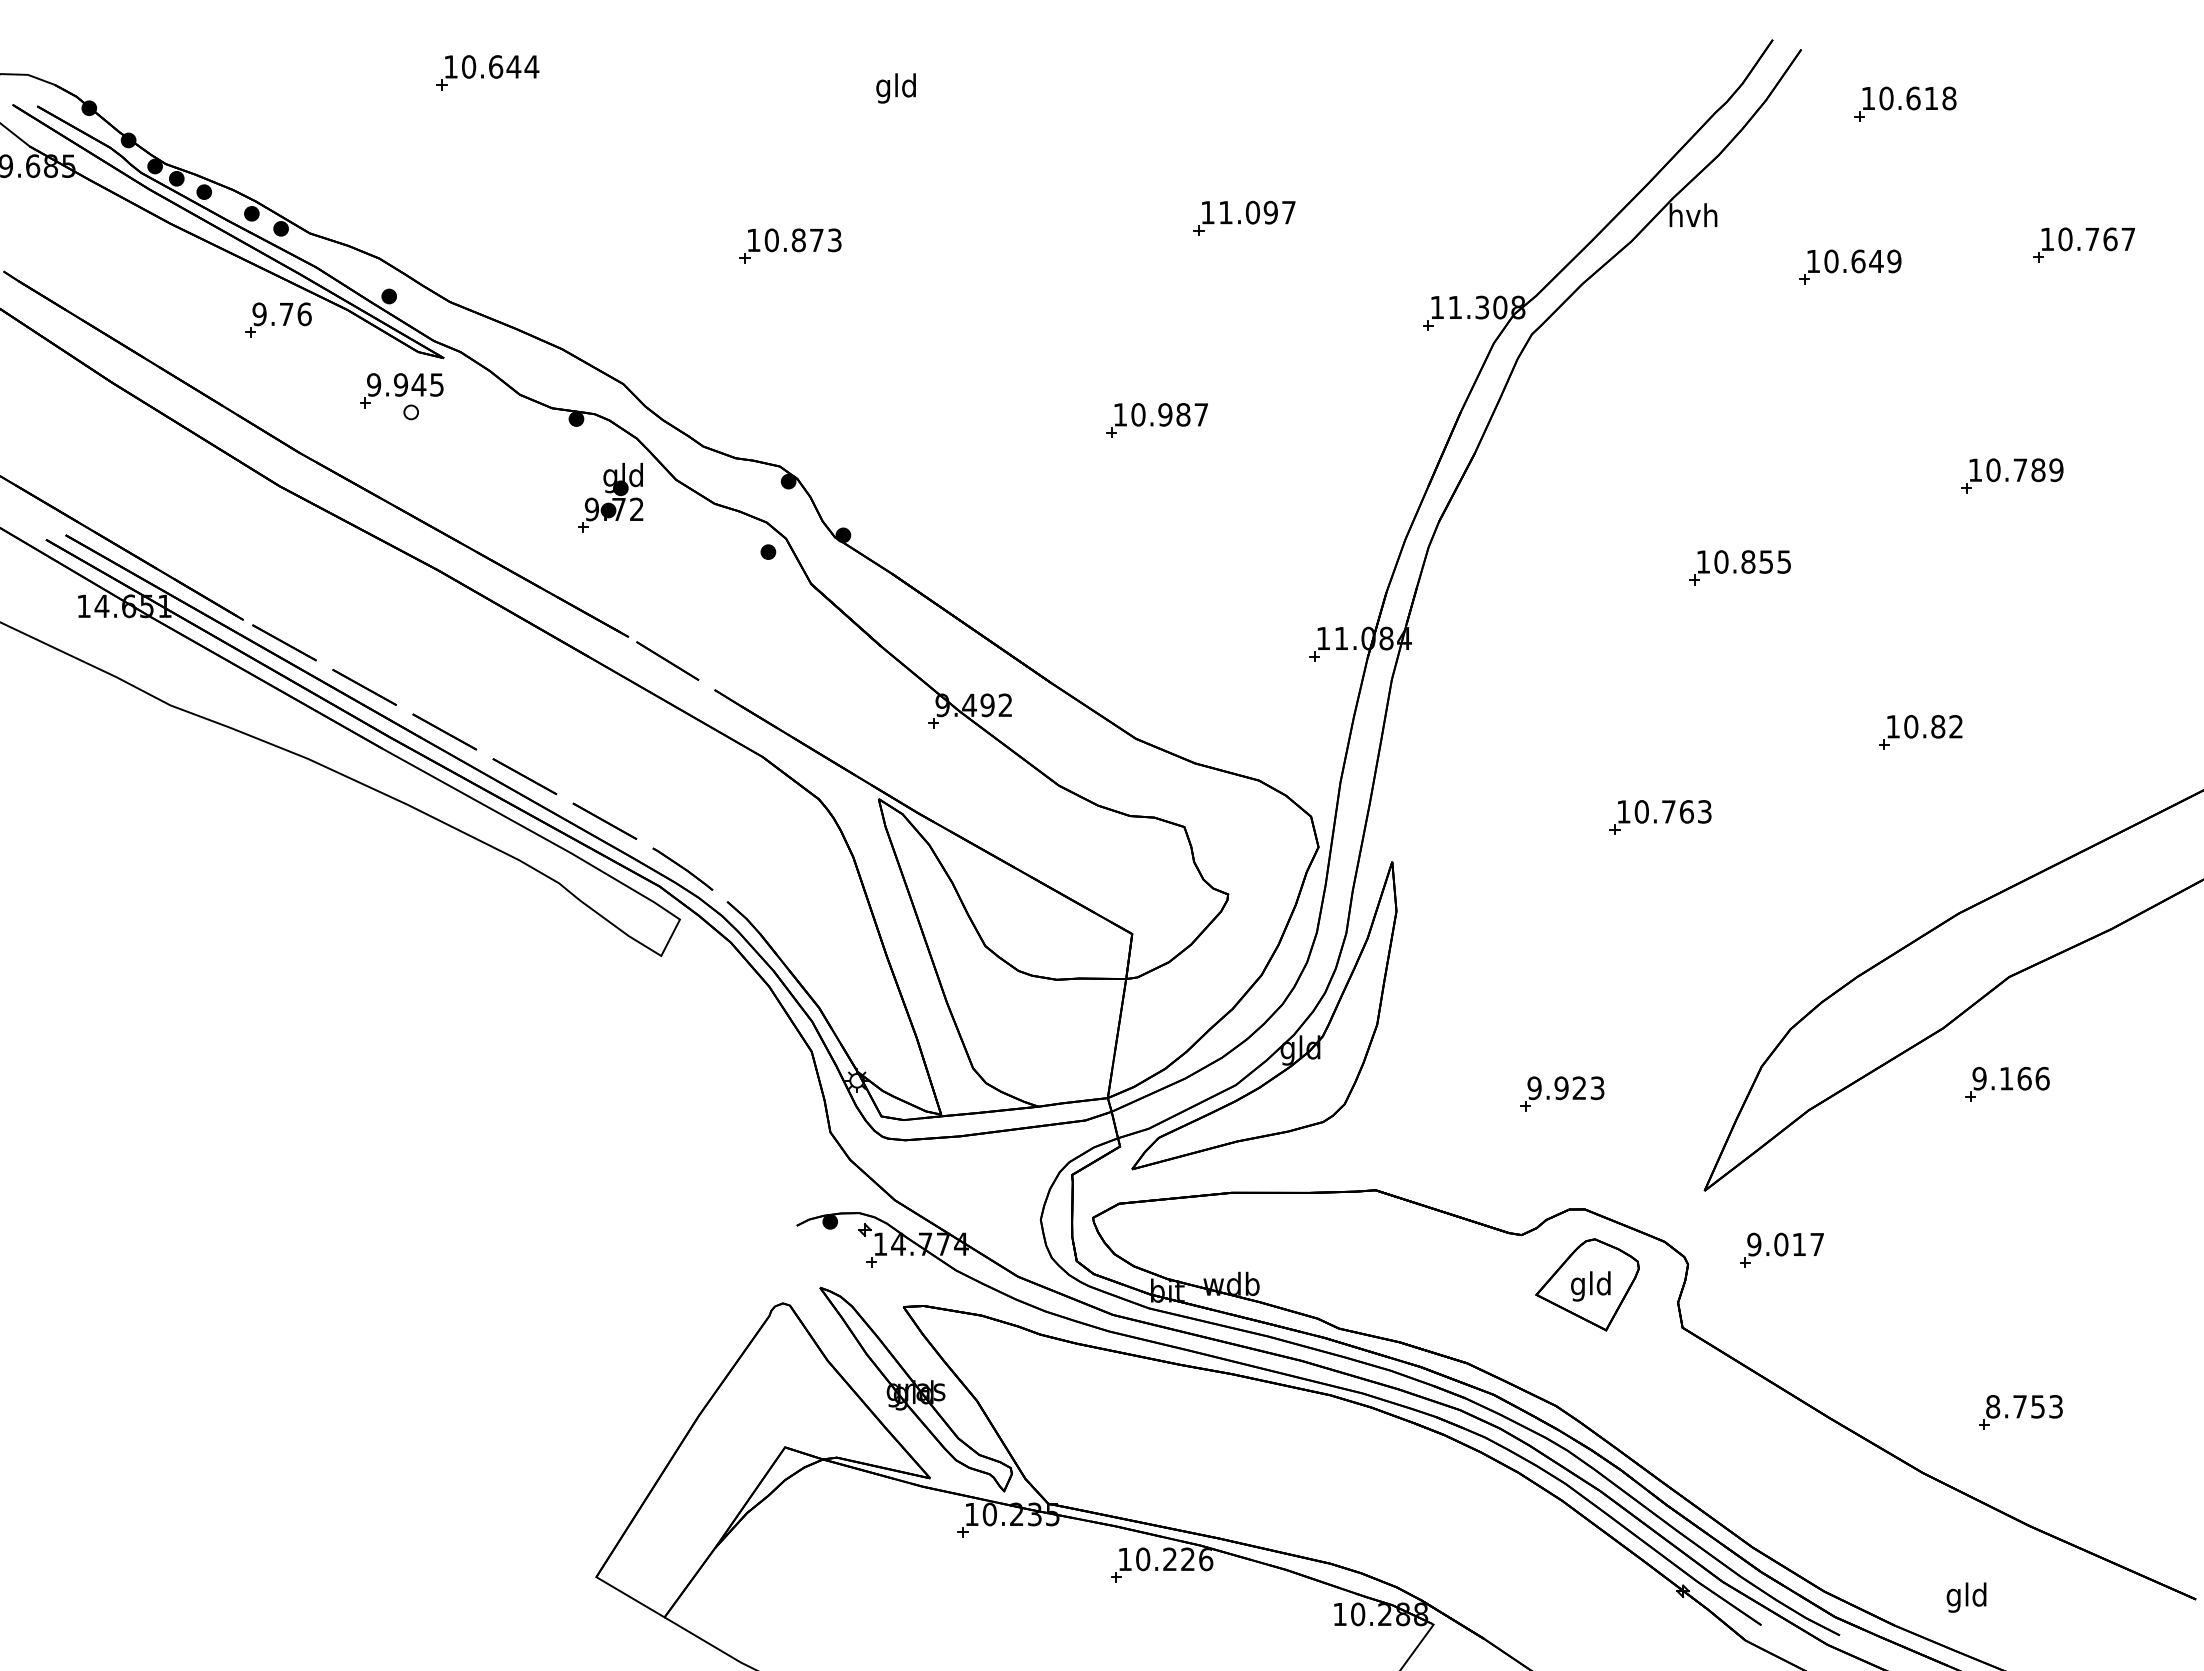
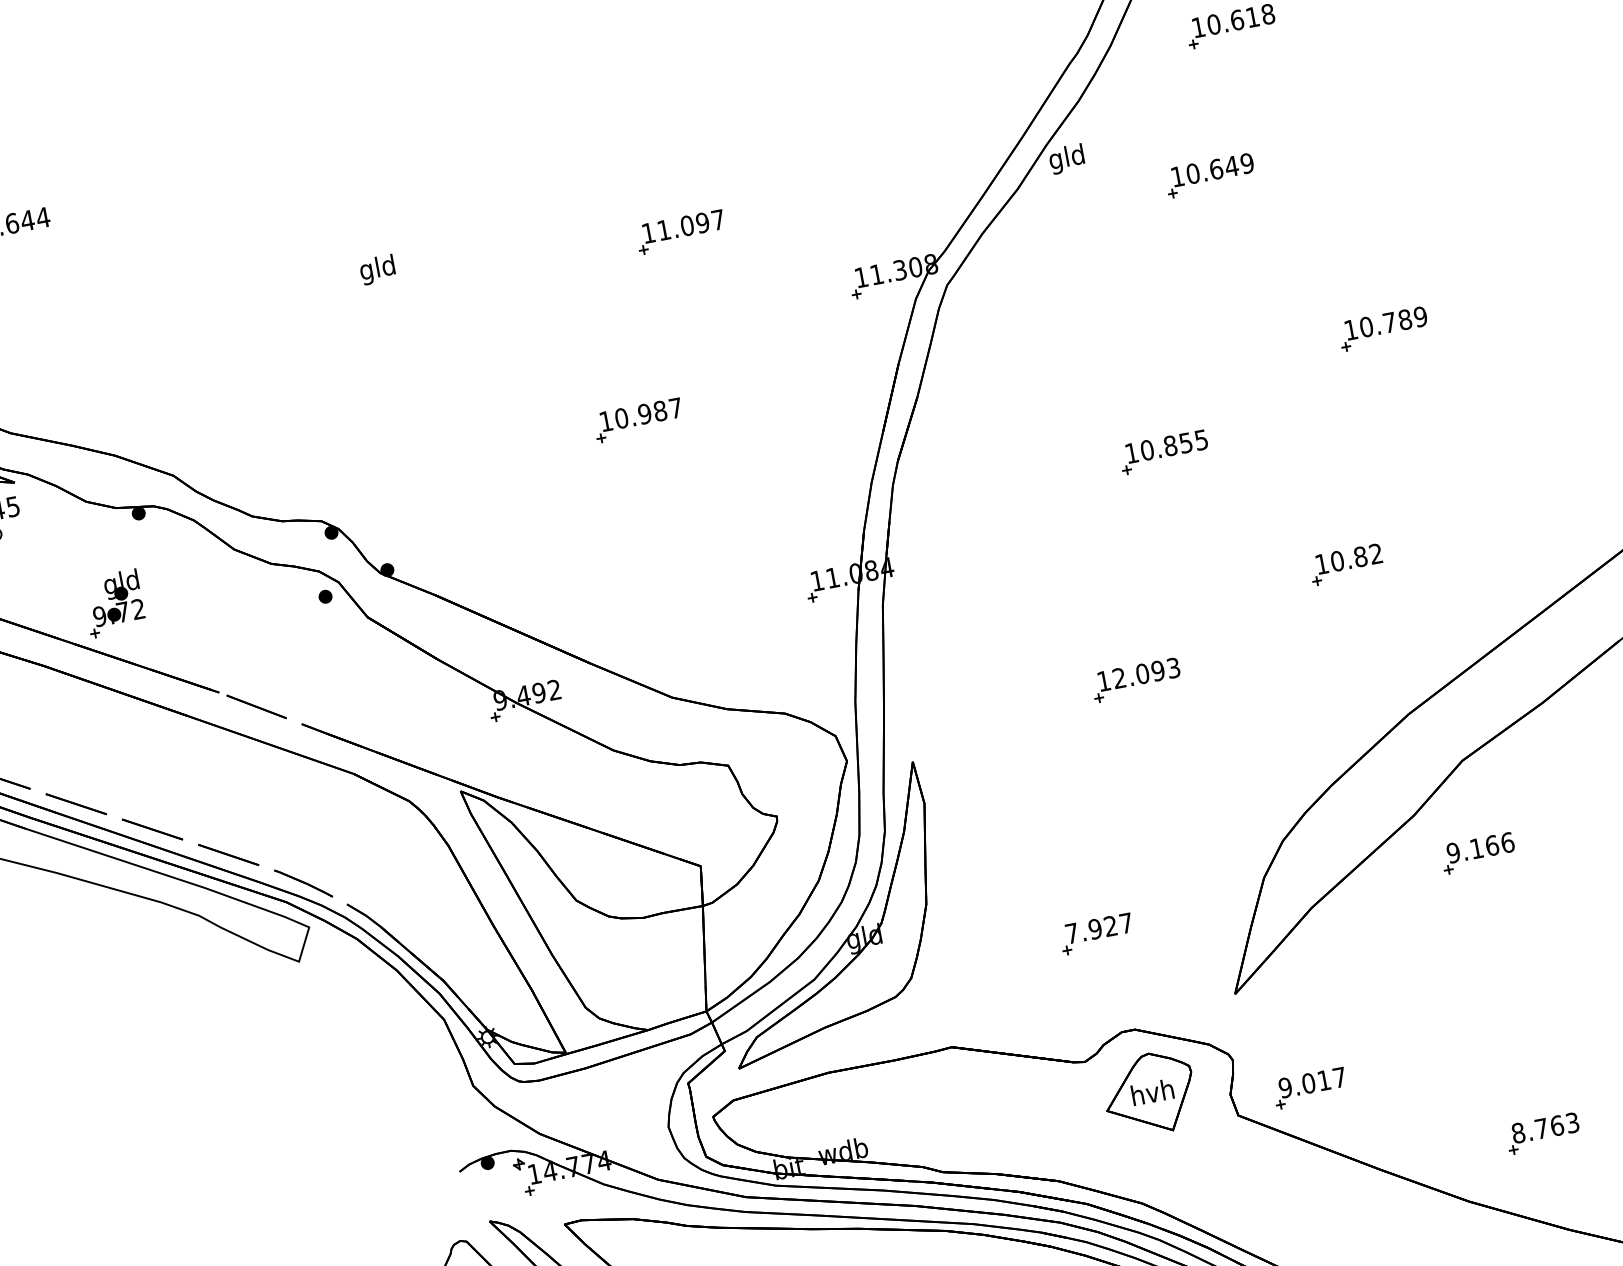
text: (895, 88) -> (377, 270), moved
text: (1693, 218) -> (1067, 159), hvh -> gld
part: (2083, 244) -> (1407, 118), removed
part: (790, 245) -> (294, 329), removed
part: (610, 497) -> (113, 603), moved
text: (1663, 811) -> (1138, 674), 10.763 -> 12.093
text: (1565, 1088) -> (1098, 928), 9.923 -> 7.927
part: (1781, 1249) -> (1309, 1087), moved
text: (1591, 1286) -> (1153, 1094), gld -> hvh
text: (2038, 1406) -> (1557, 1125), 8.753 -> 8.763

